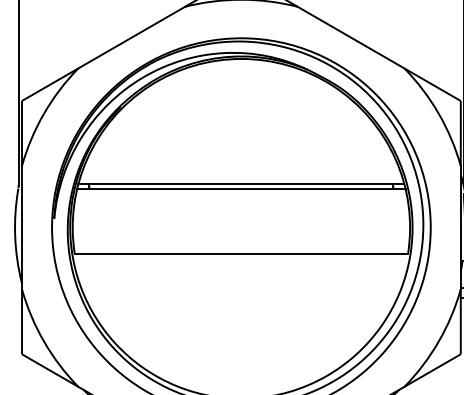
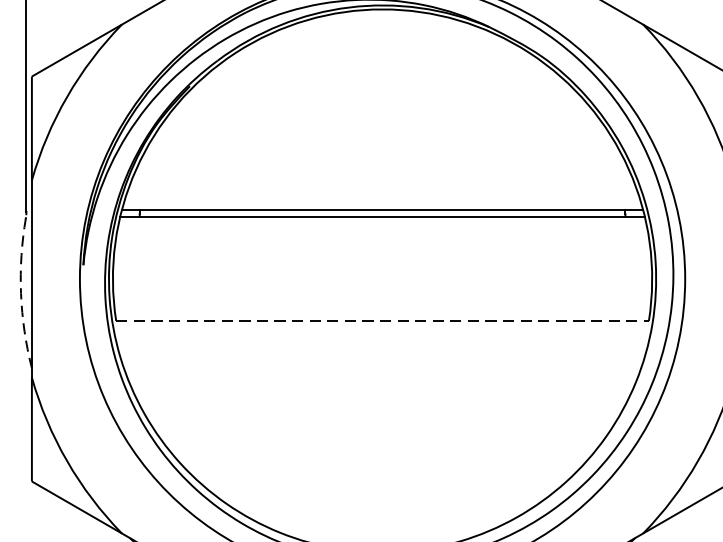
arc: (15, 236) -> (21, 293), solid -> dashed
line: (241, 253) -> (382, 320), solid -> dashed

